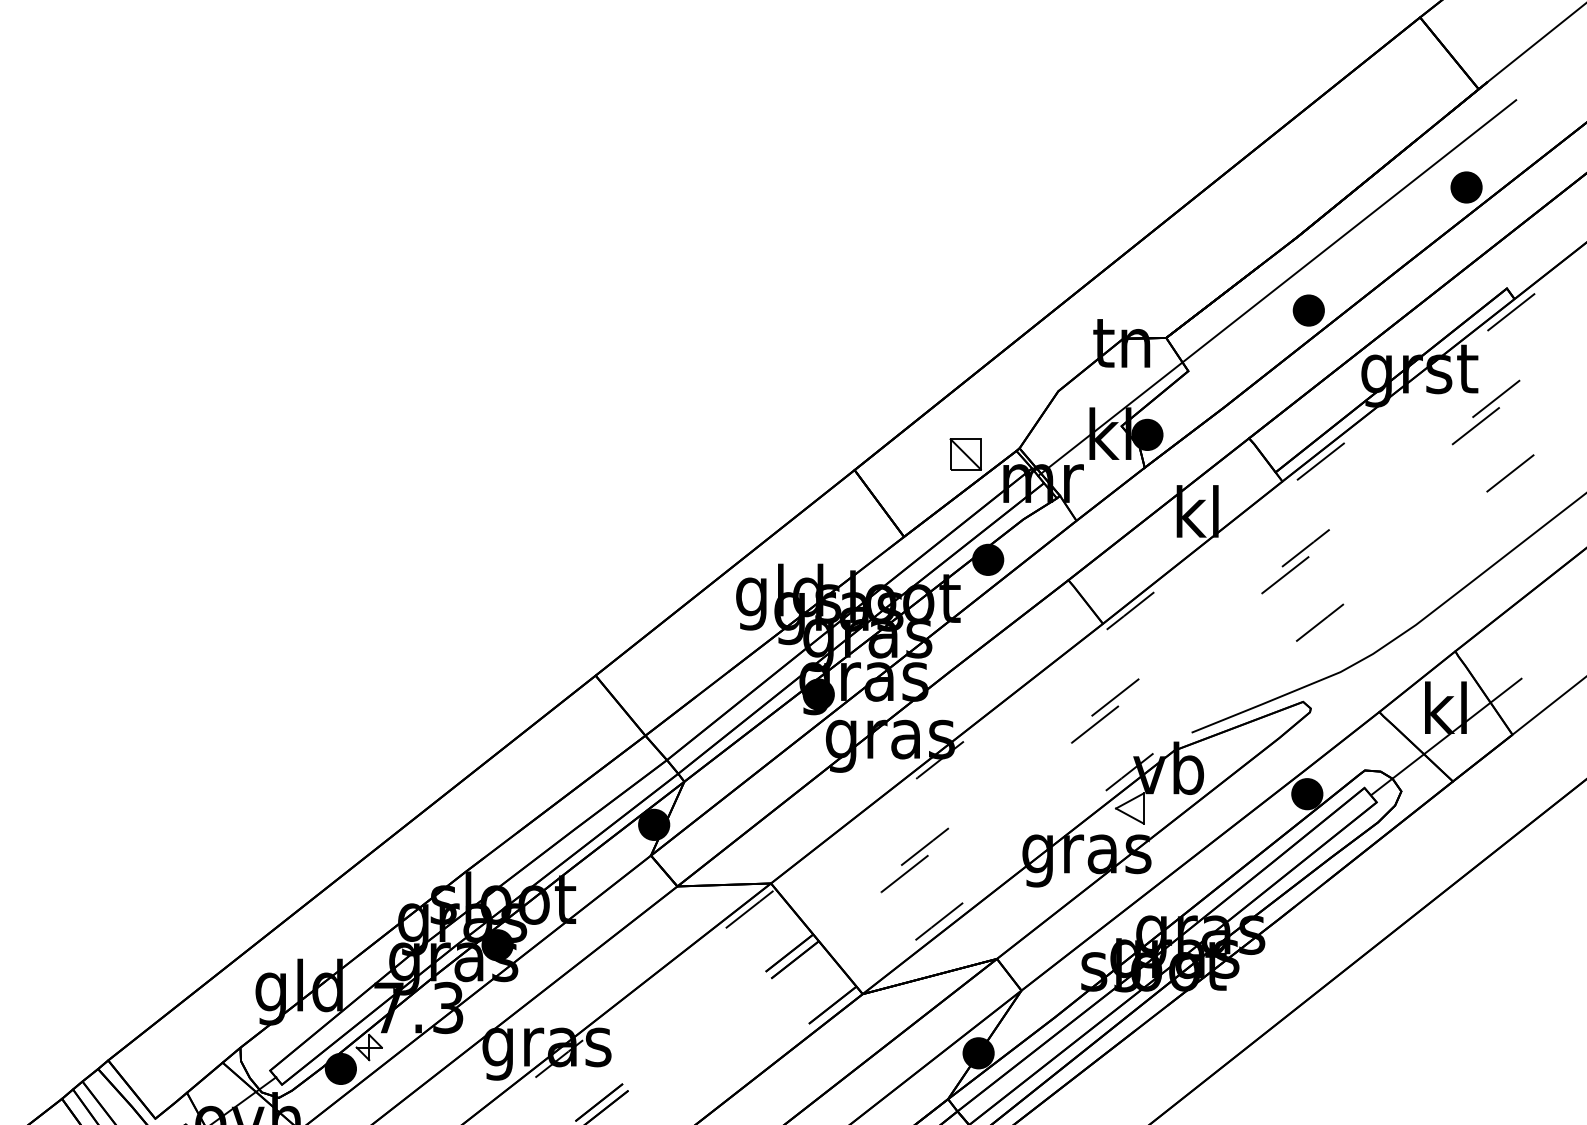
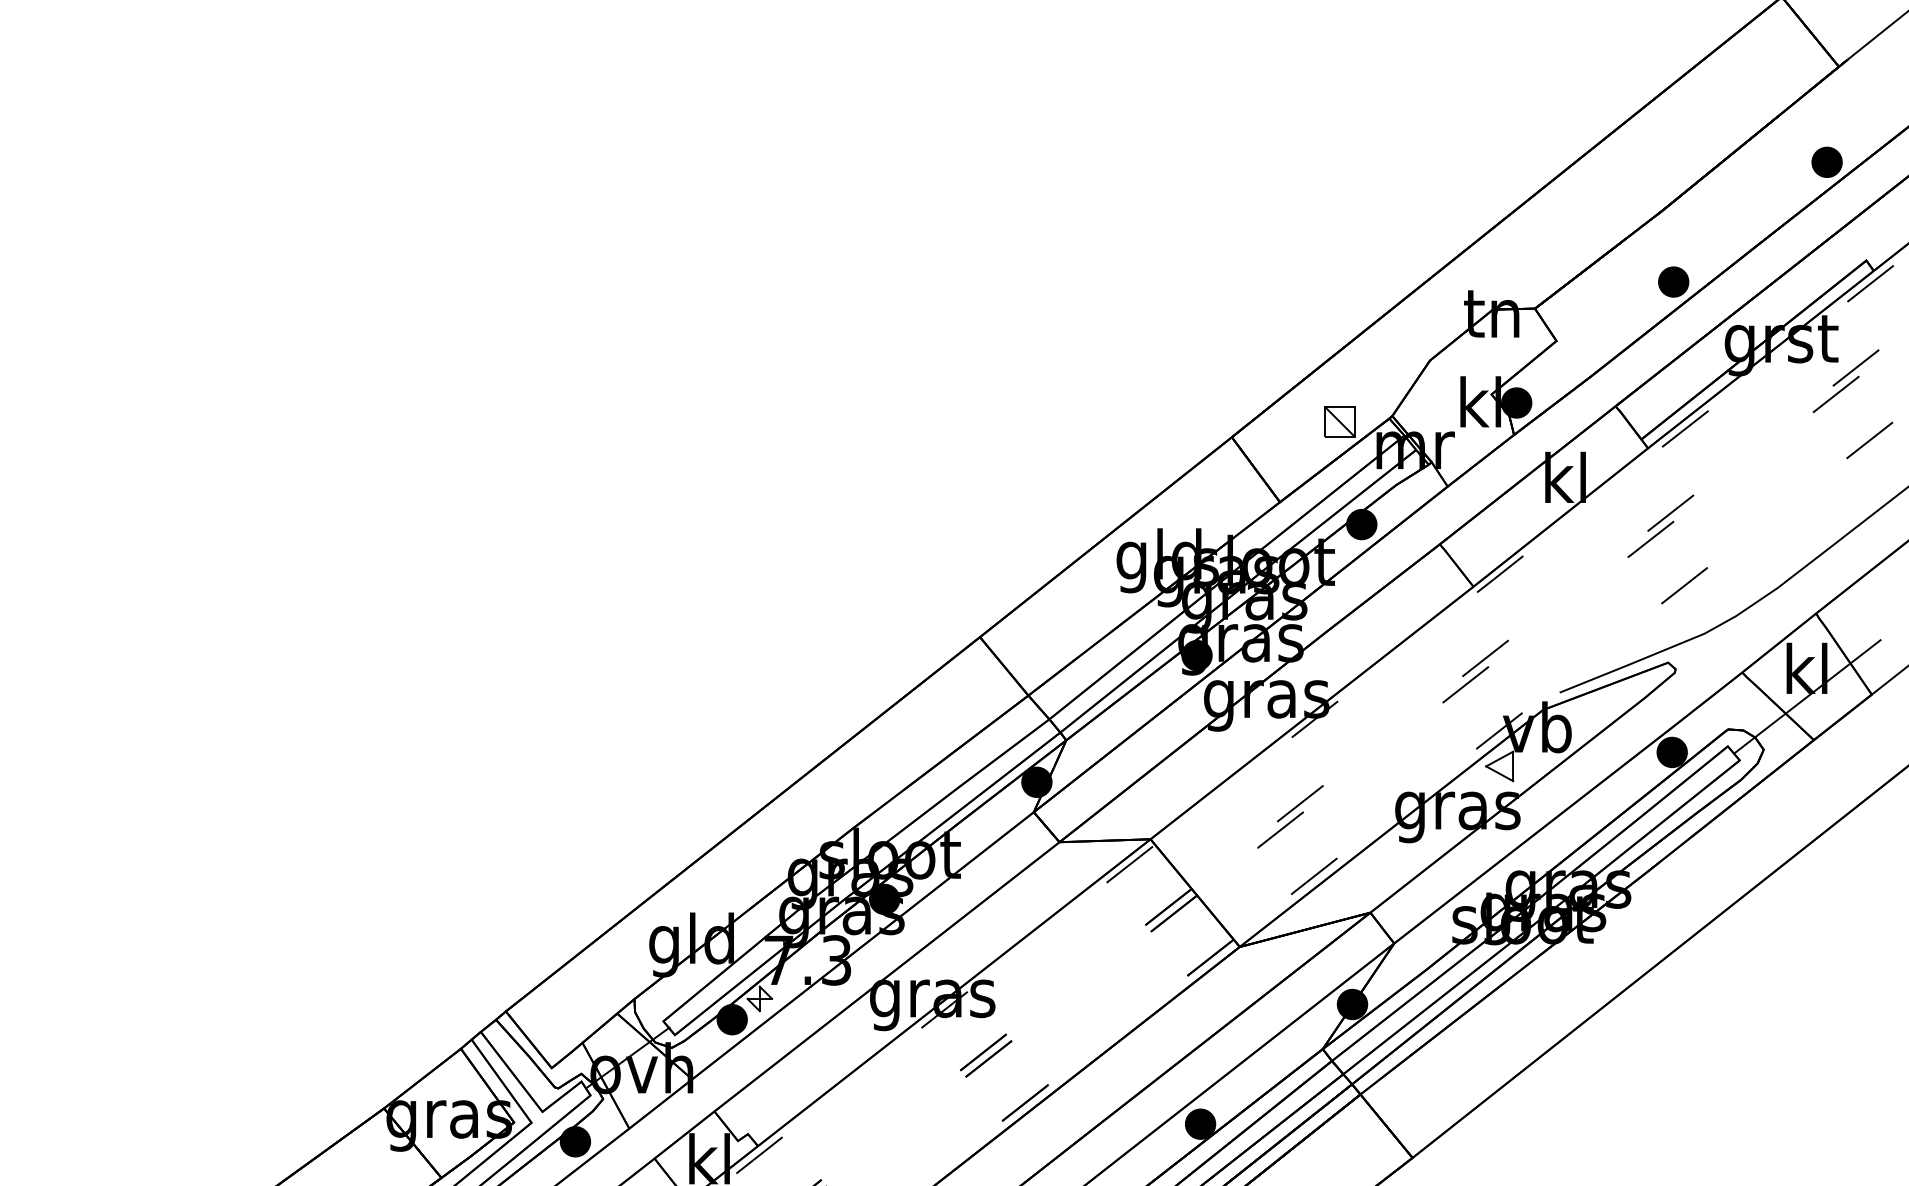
line: (1276, 287) -> (1642, 259), removed

